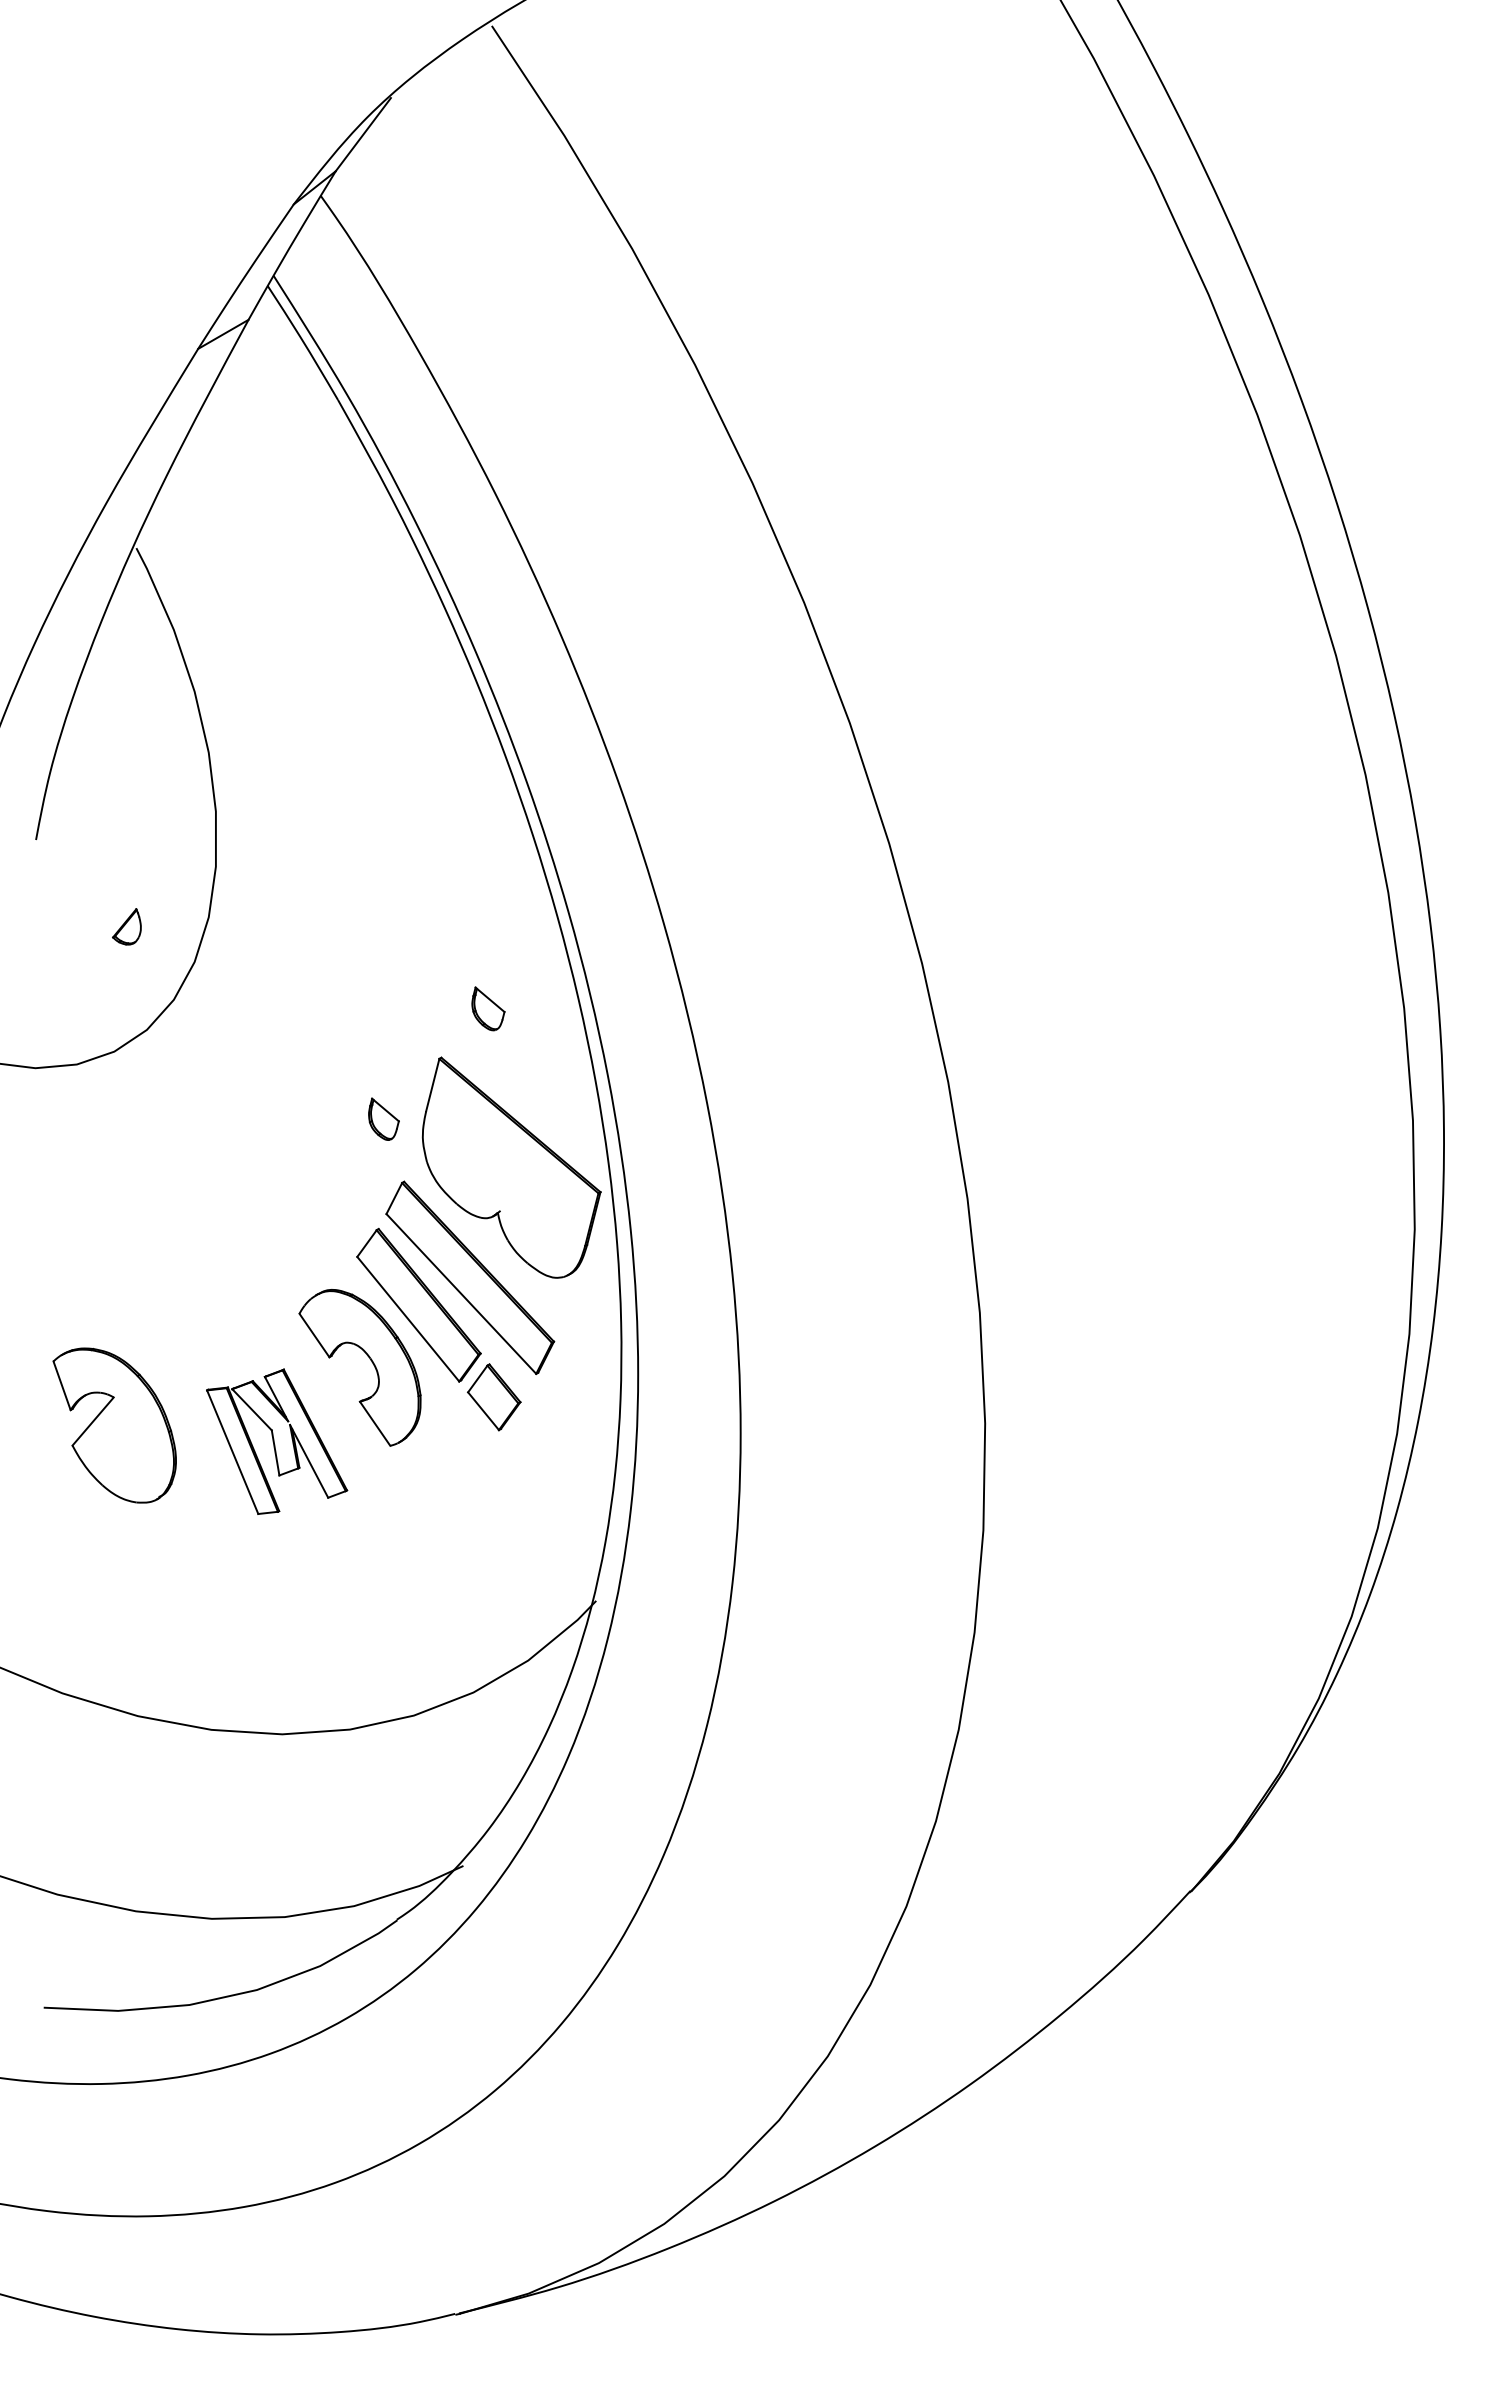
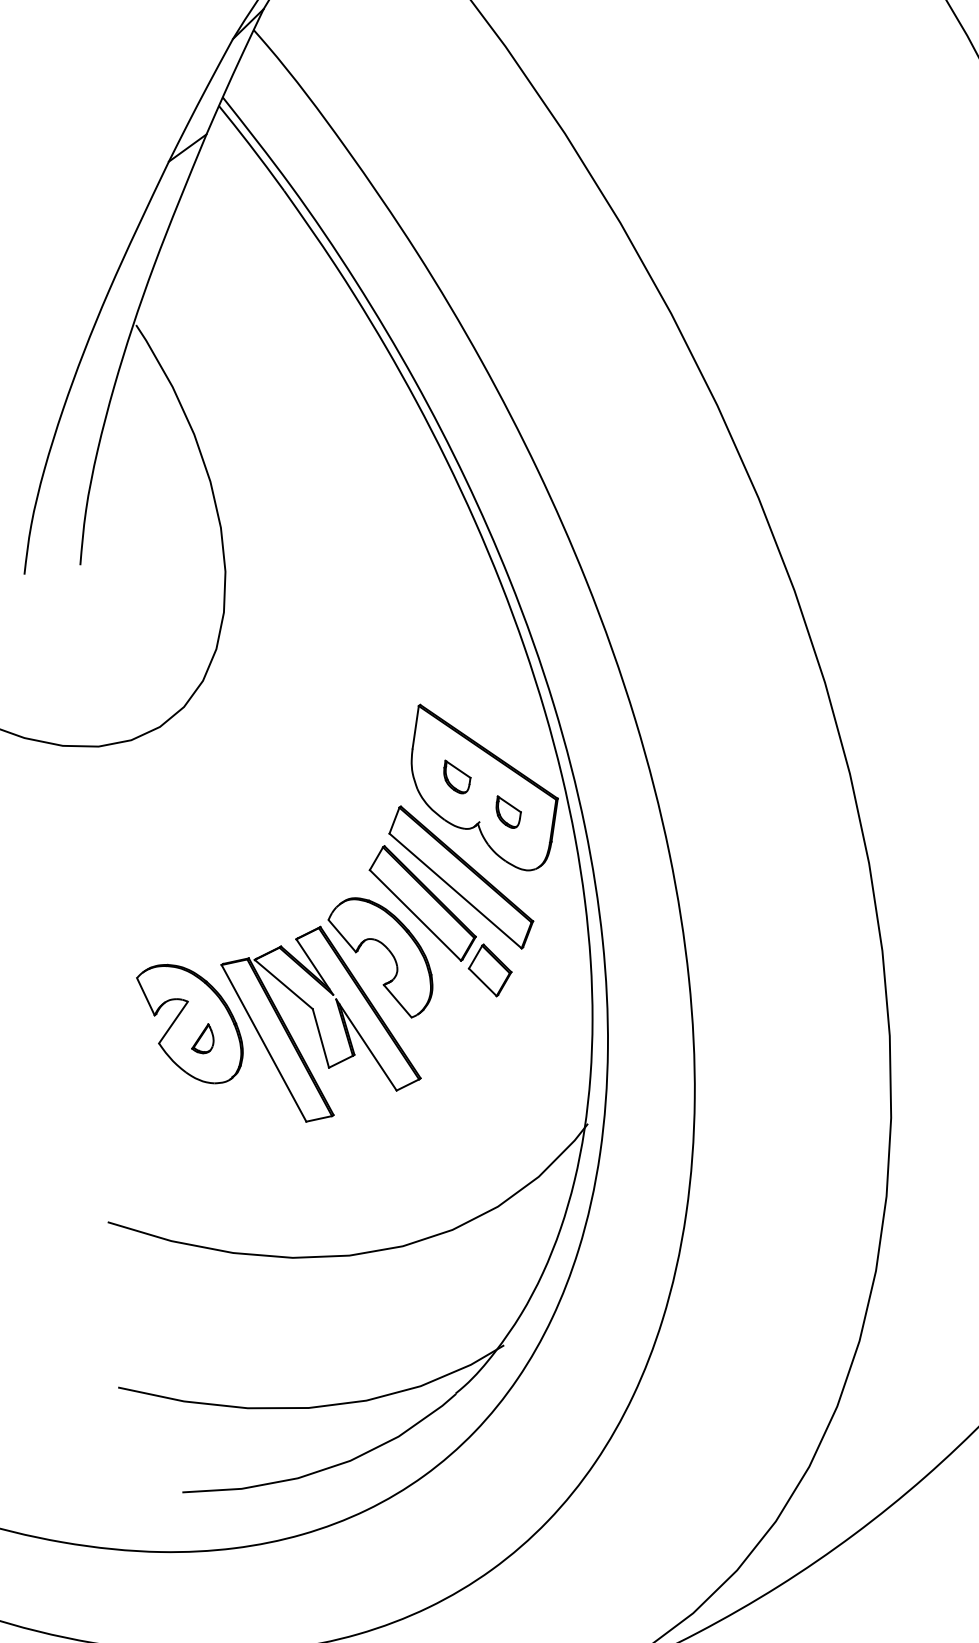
part: (126, 926) -> (201, 1038), moved
part: (488, 1008) -> (457, 776), moved
part: (383, 1118) -> (508, 811), moved
part: (276, 1441) -> (320, 1023), size x1.67

